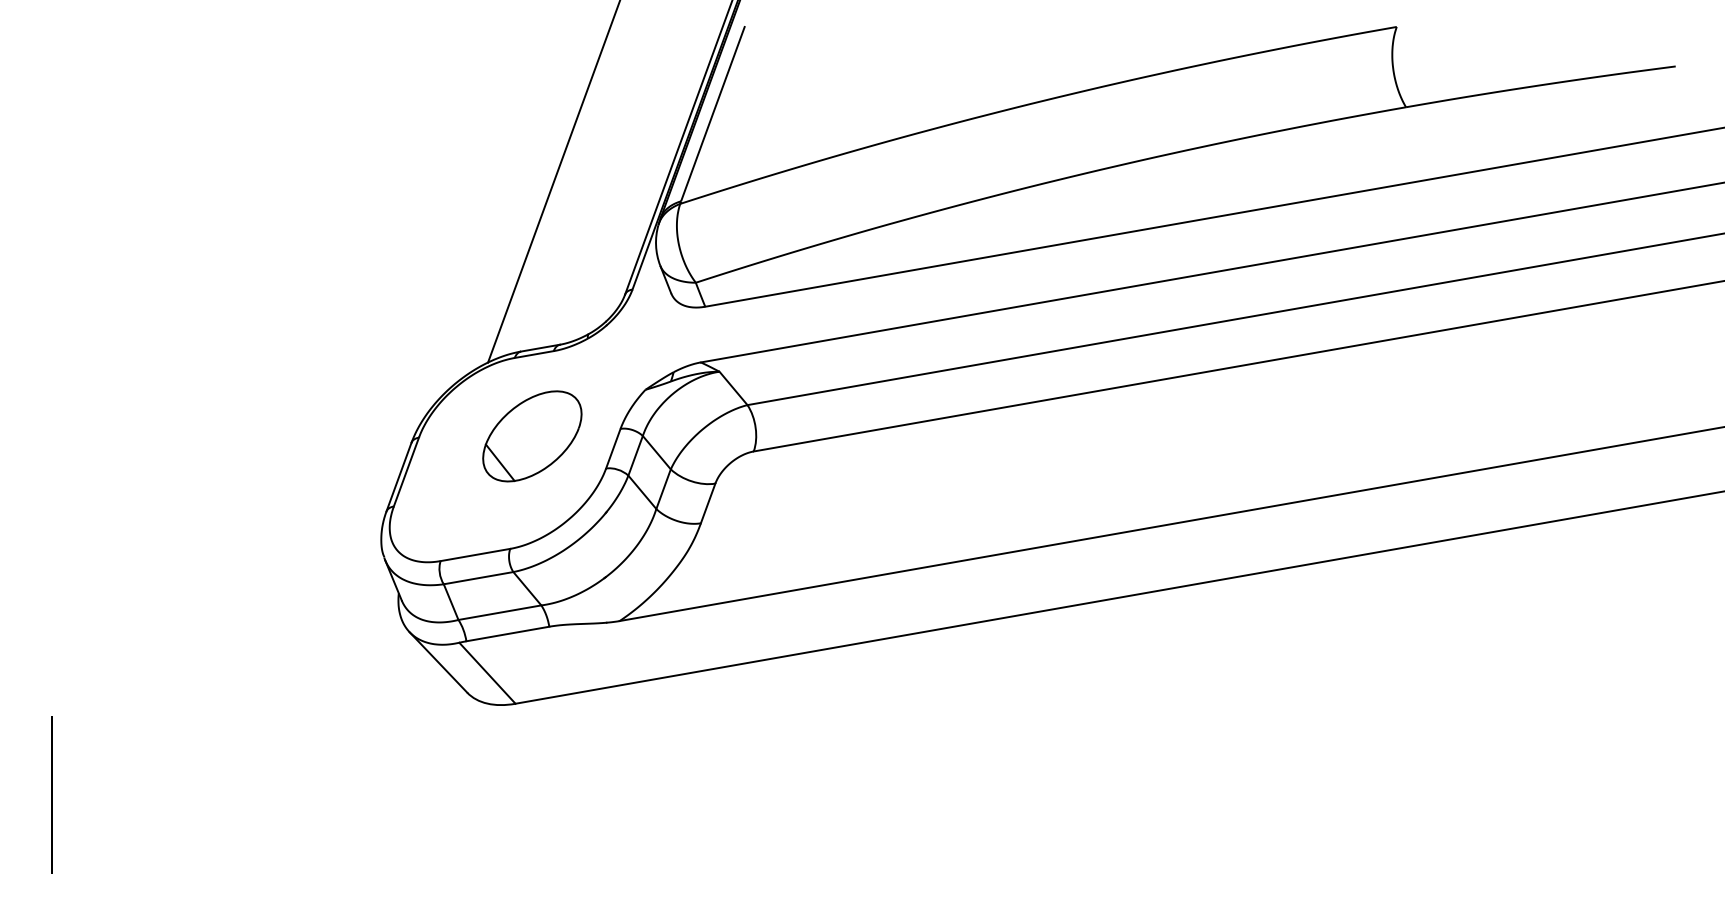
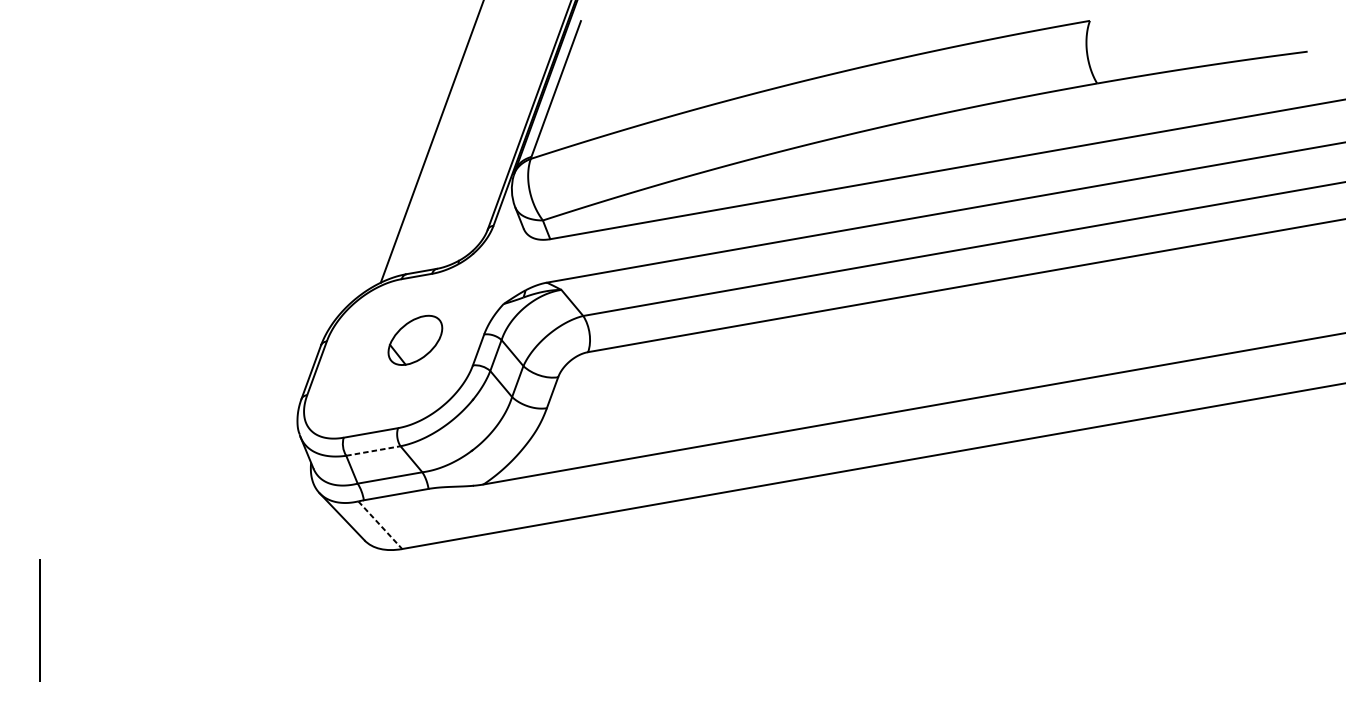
part: (532, 436) -> (415, 340), size x0.7
line: (479, 578) -> (374, 451), solid -> dashed
line: (487, 673) -> (380, 525), solid -> dashed

